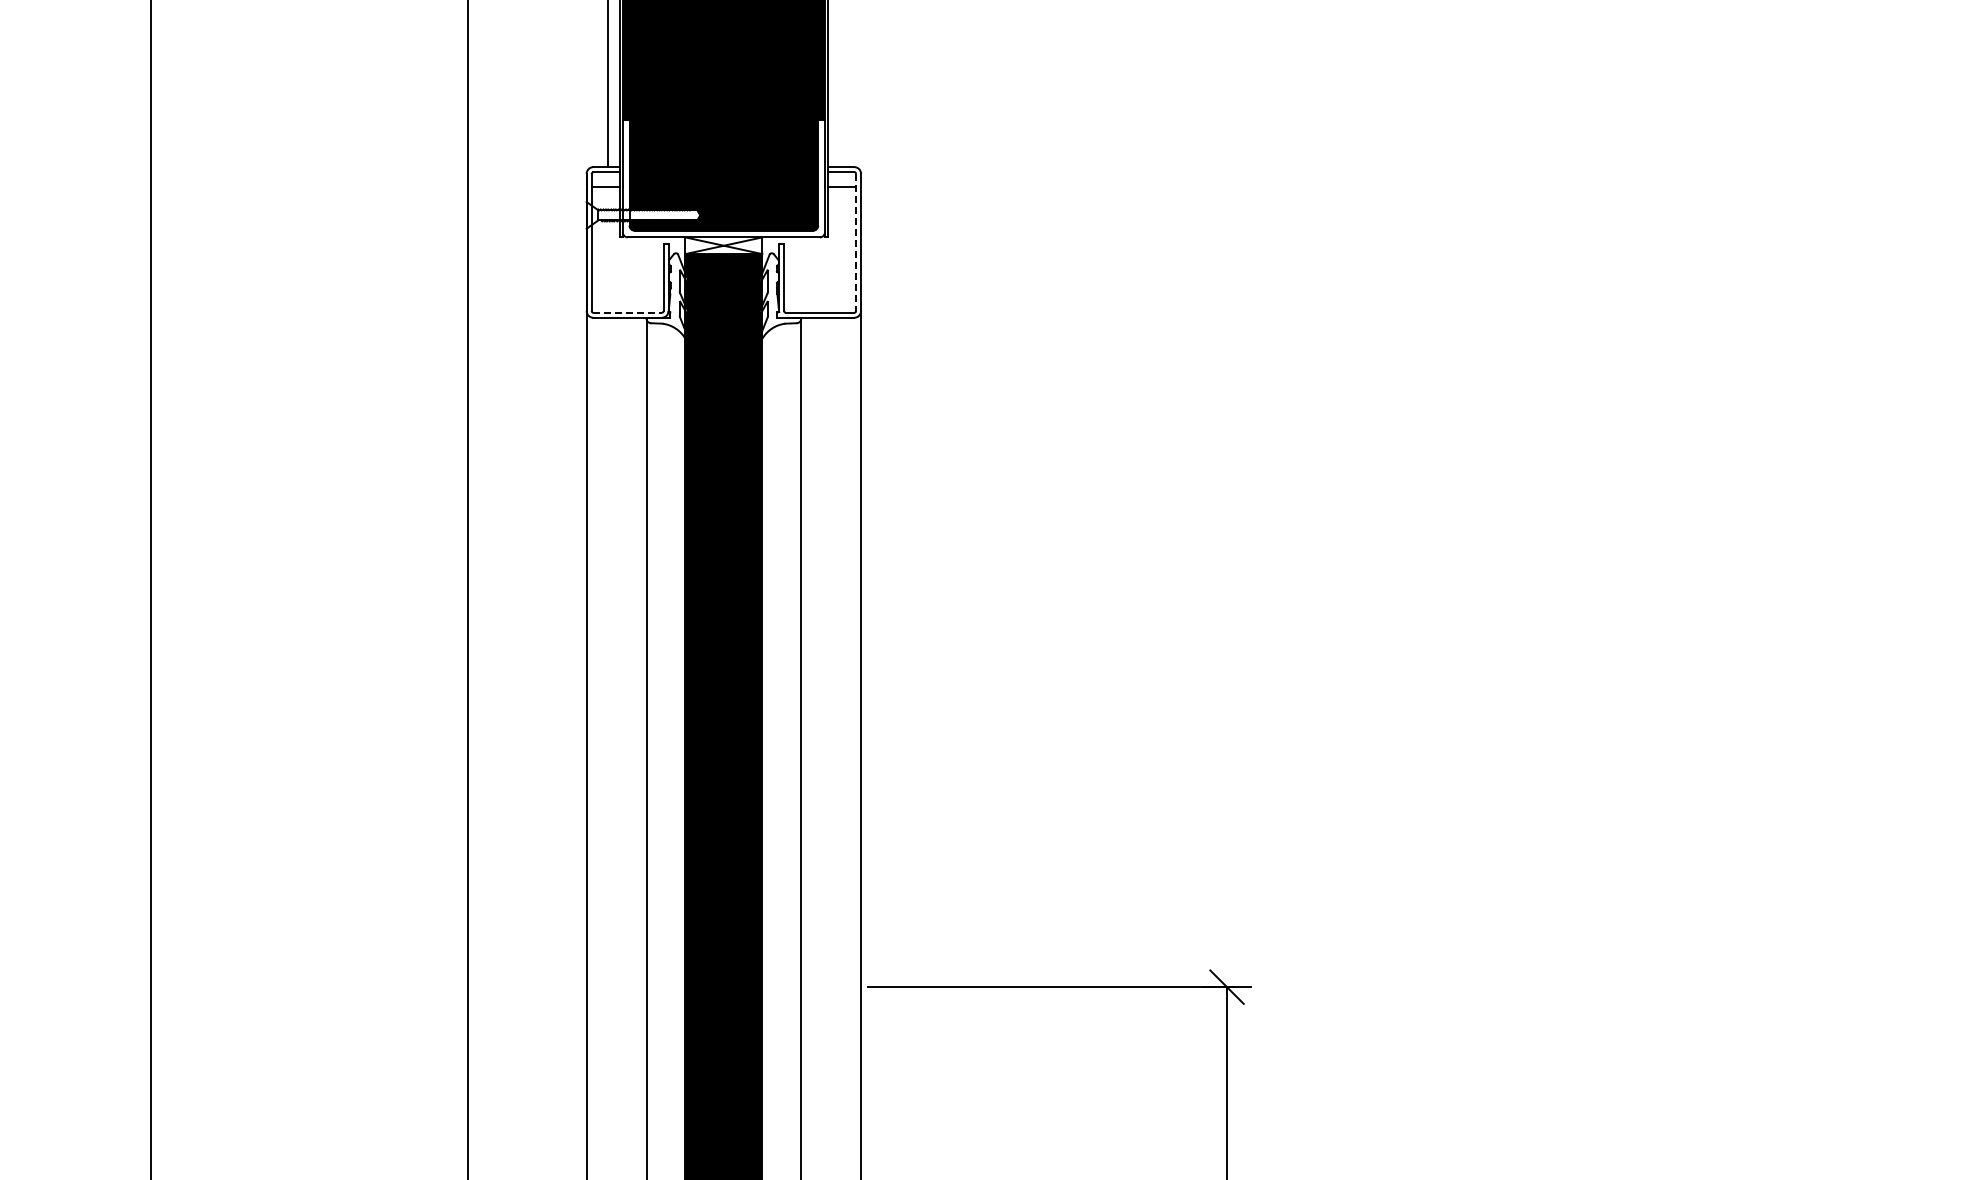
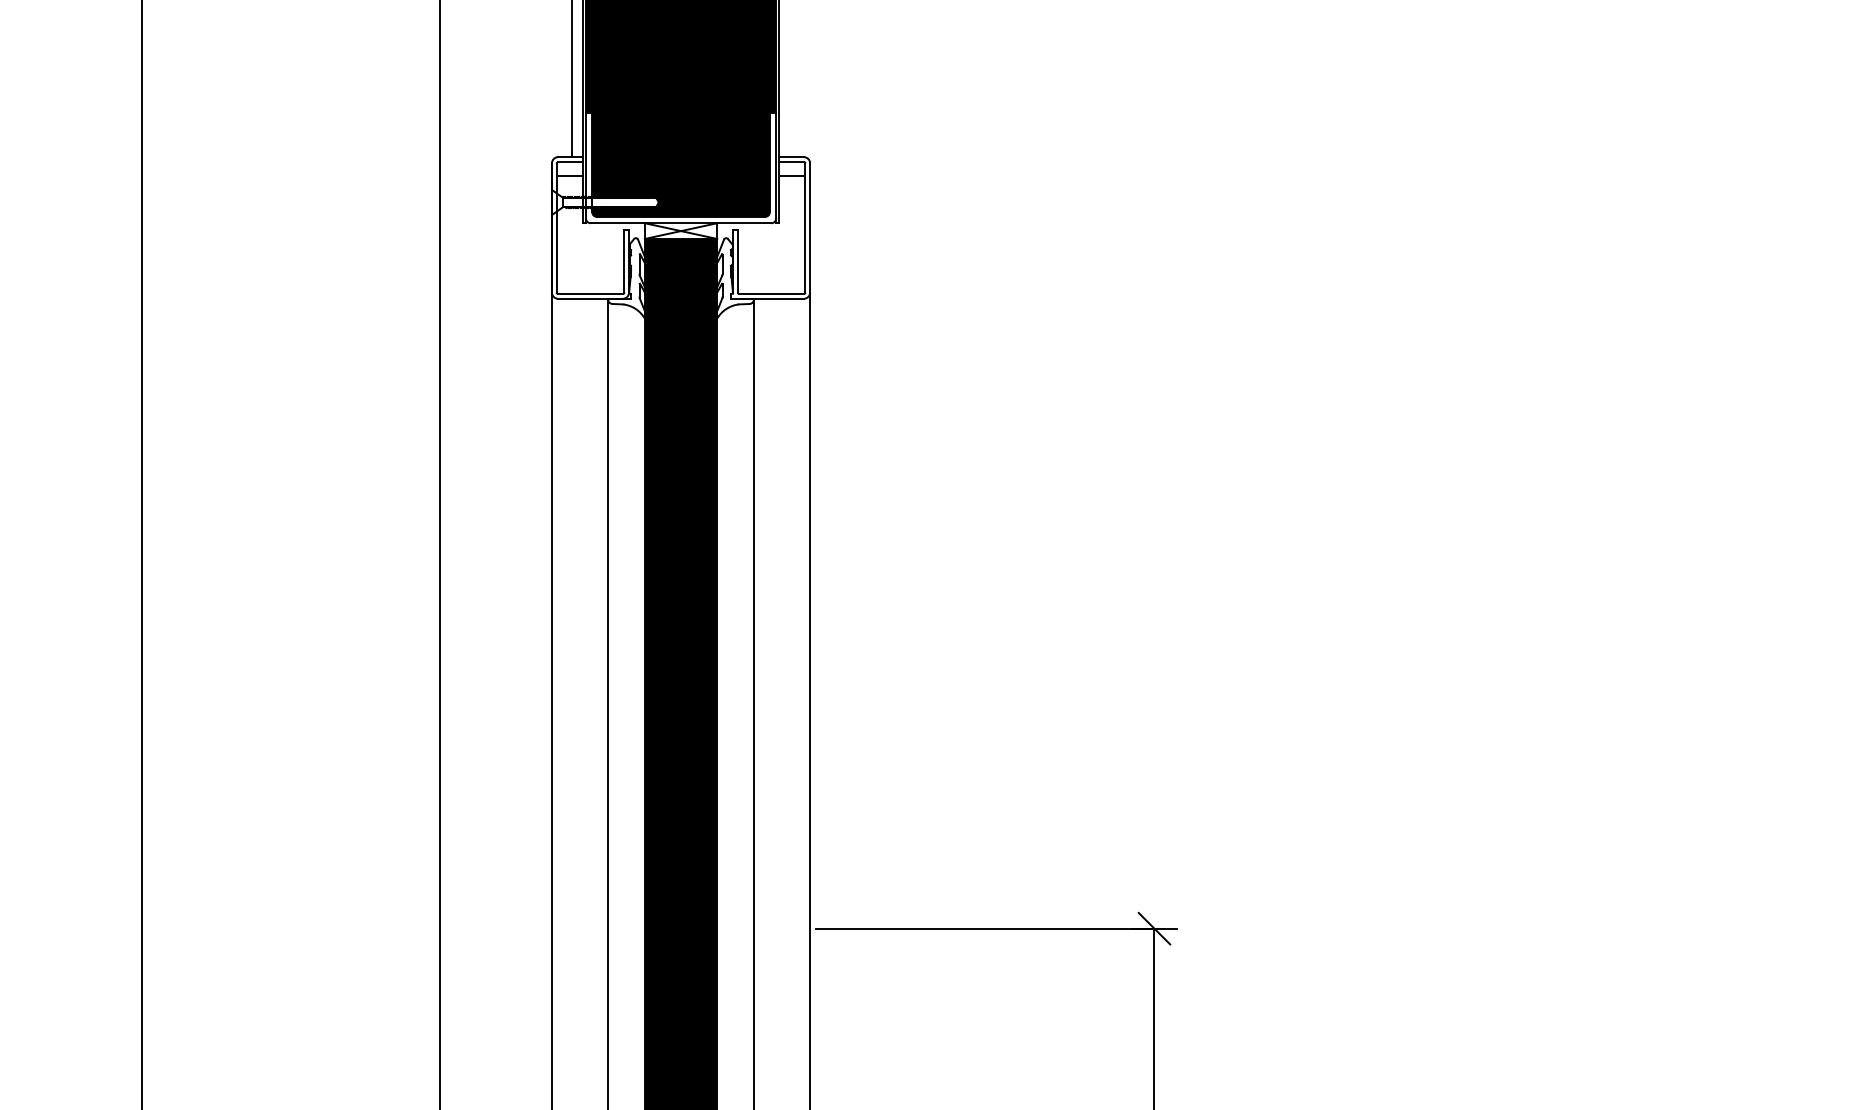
line: (856, 242) -> (805, 228), dashed -> solid
line: (628, 312) -> (591, 293), dashed -> solid

